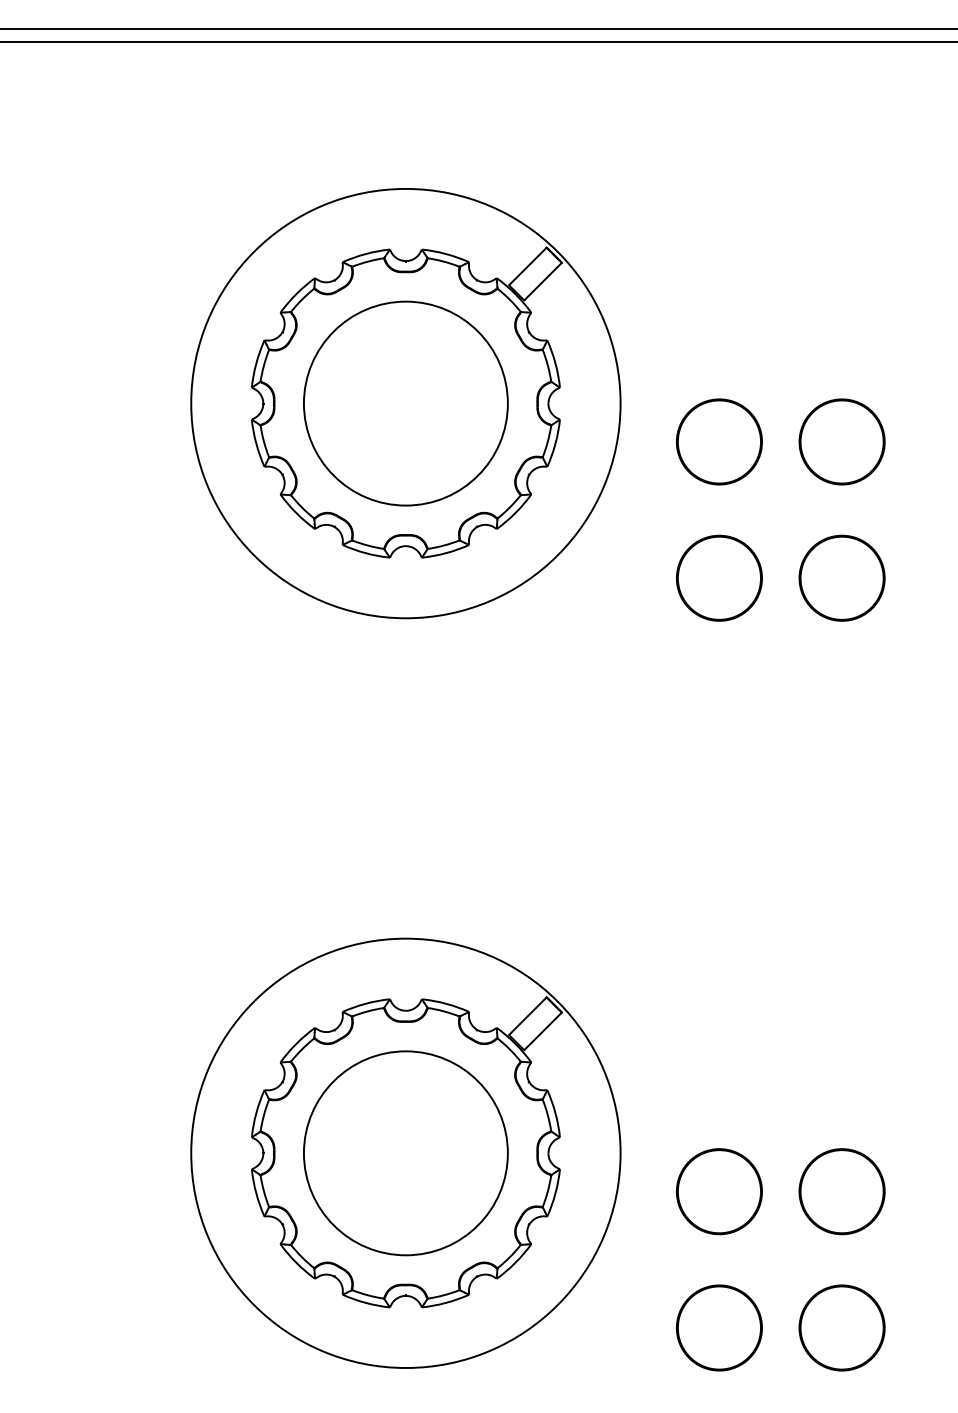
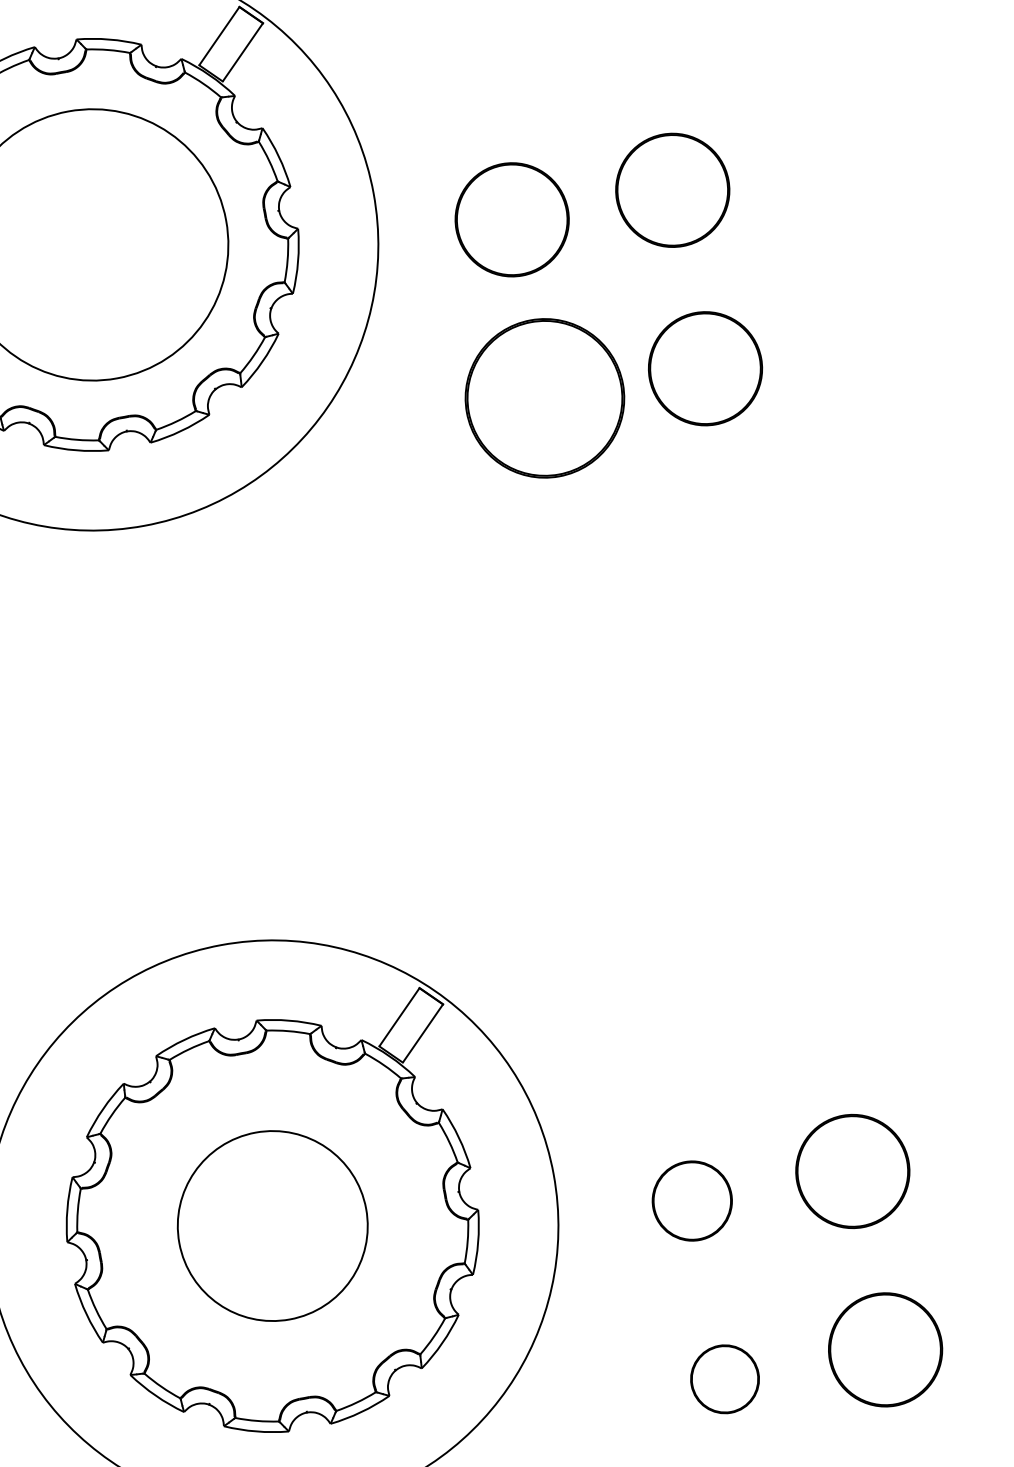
circle: (719, 577) -> (544, 397), size x1.4
circle: (405, 1153) -> (272, 1226), size x0.7
circle: (719, 1191) -> (692, 1200), size x0.7
circle: (719, 1327) -> (724, 1378), size x0.6

